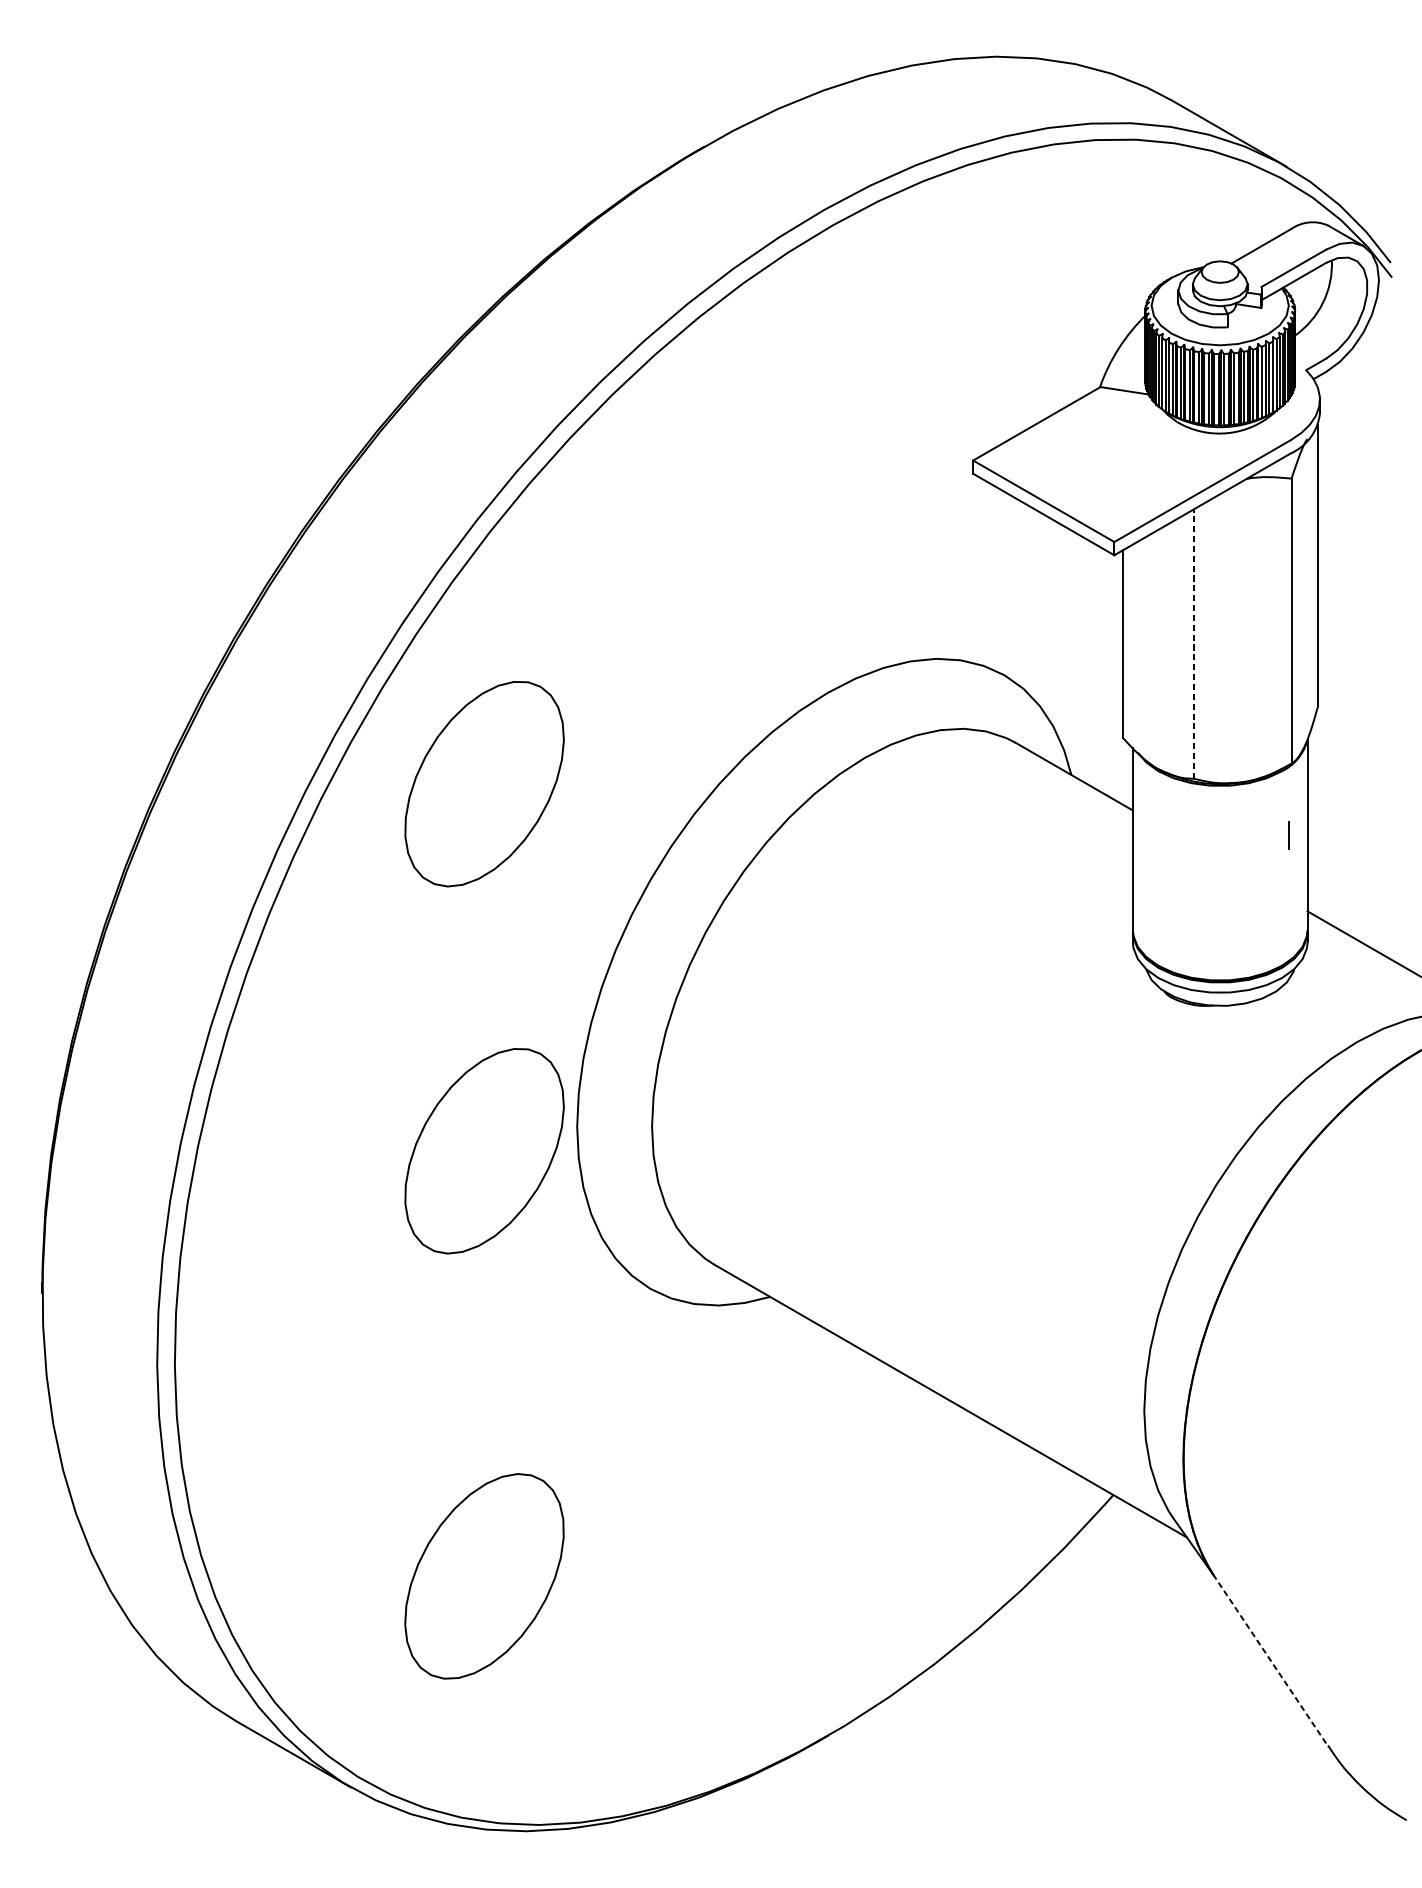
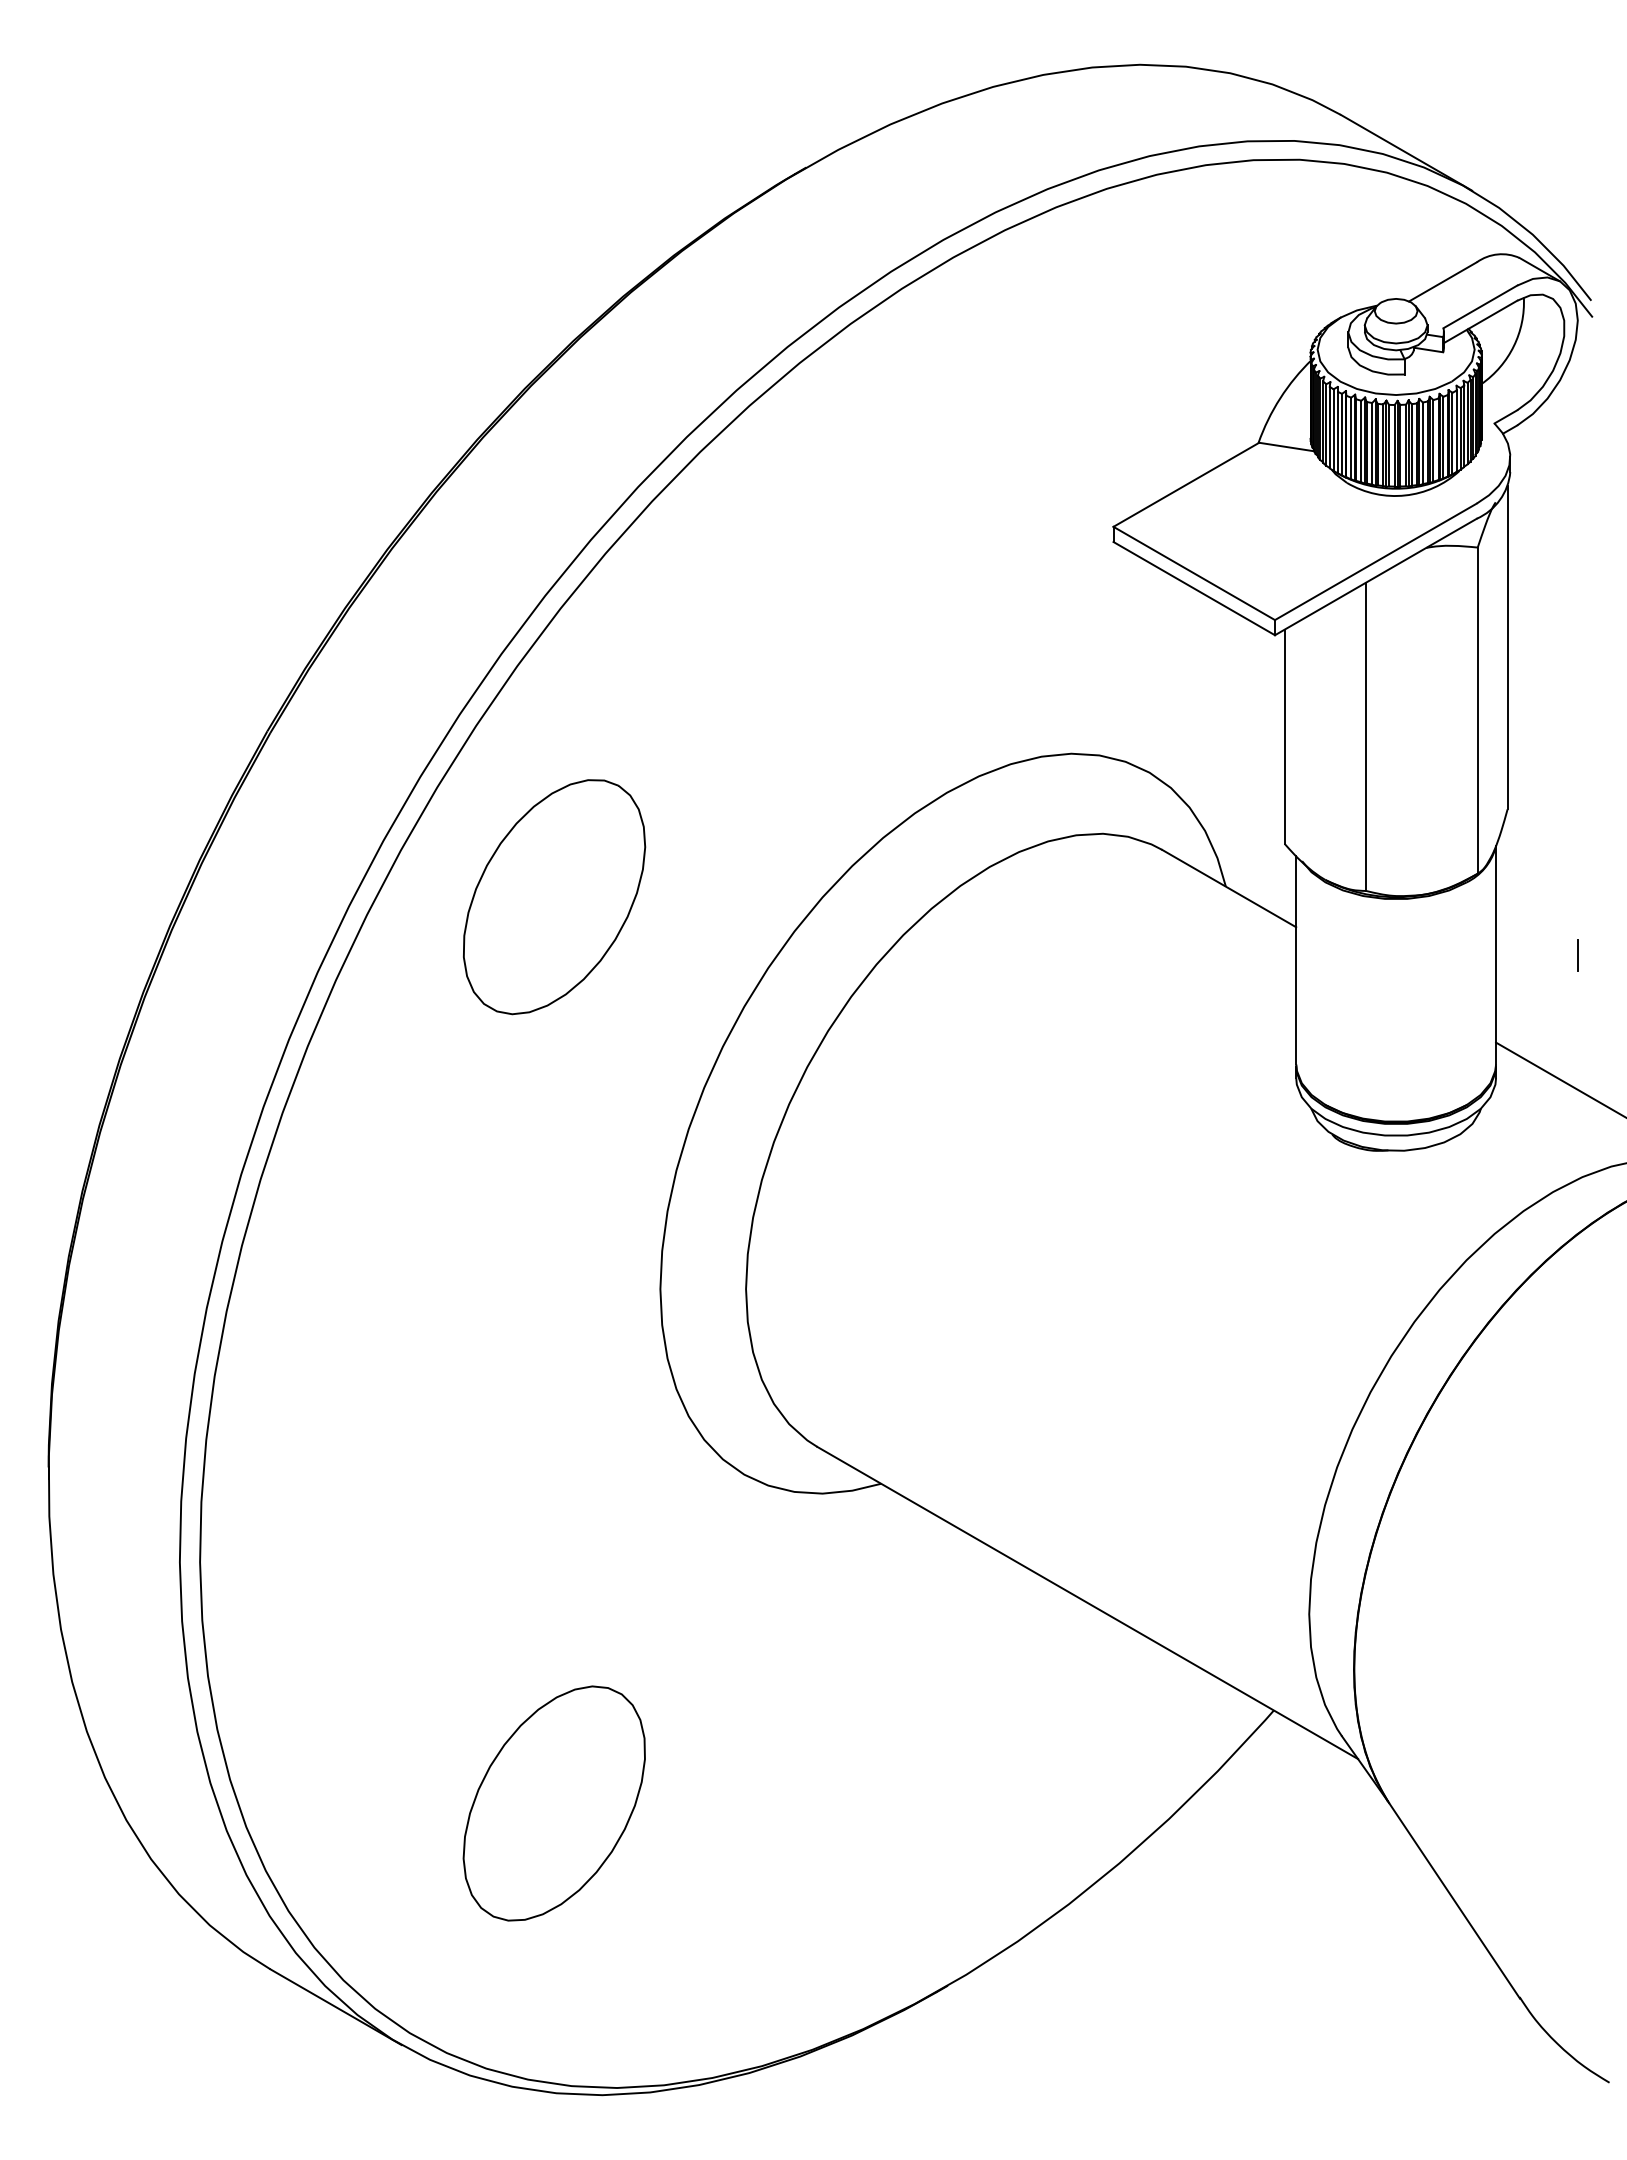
line: (1194, 643) -> (1366, 736), dashed -> solid
line: (1287, 835) -> (1577, 955), moved
part: (484, 1151) -> (554, 1317), removed
line: (1271, 1661) -> (1454, 1900), dashed -> solid

